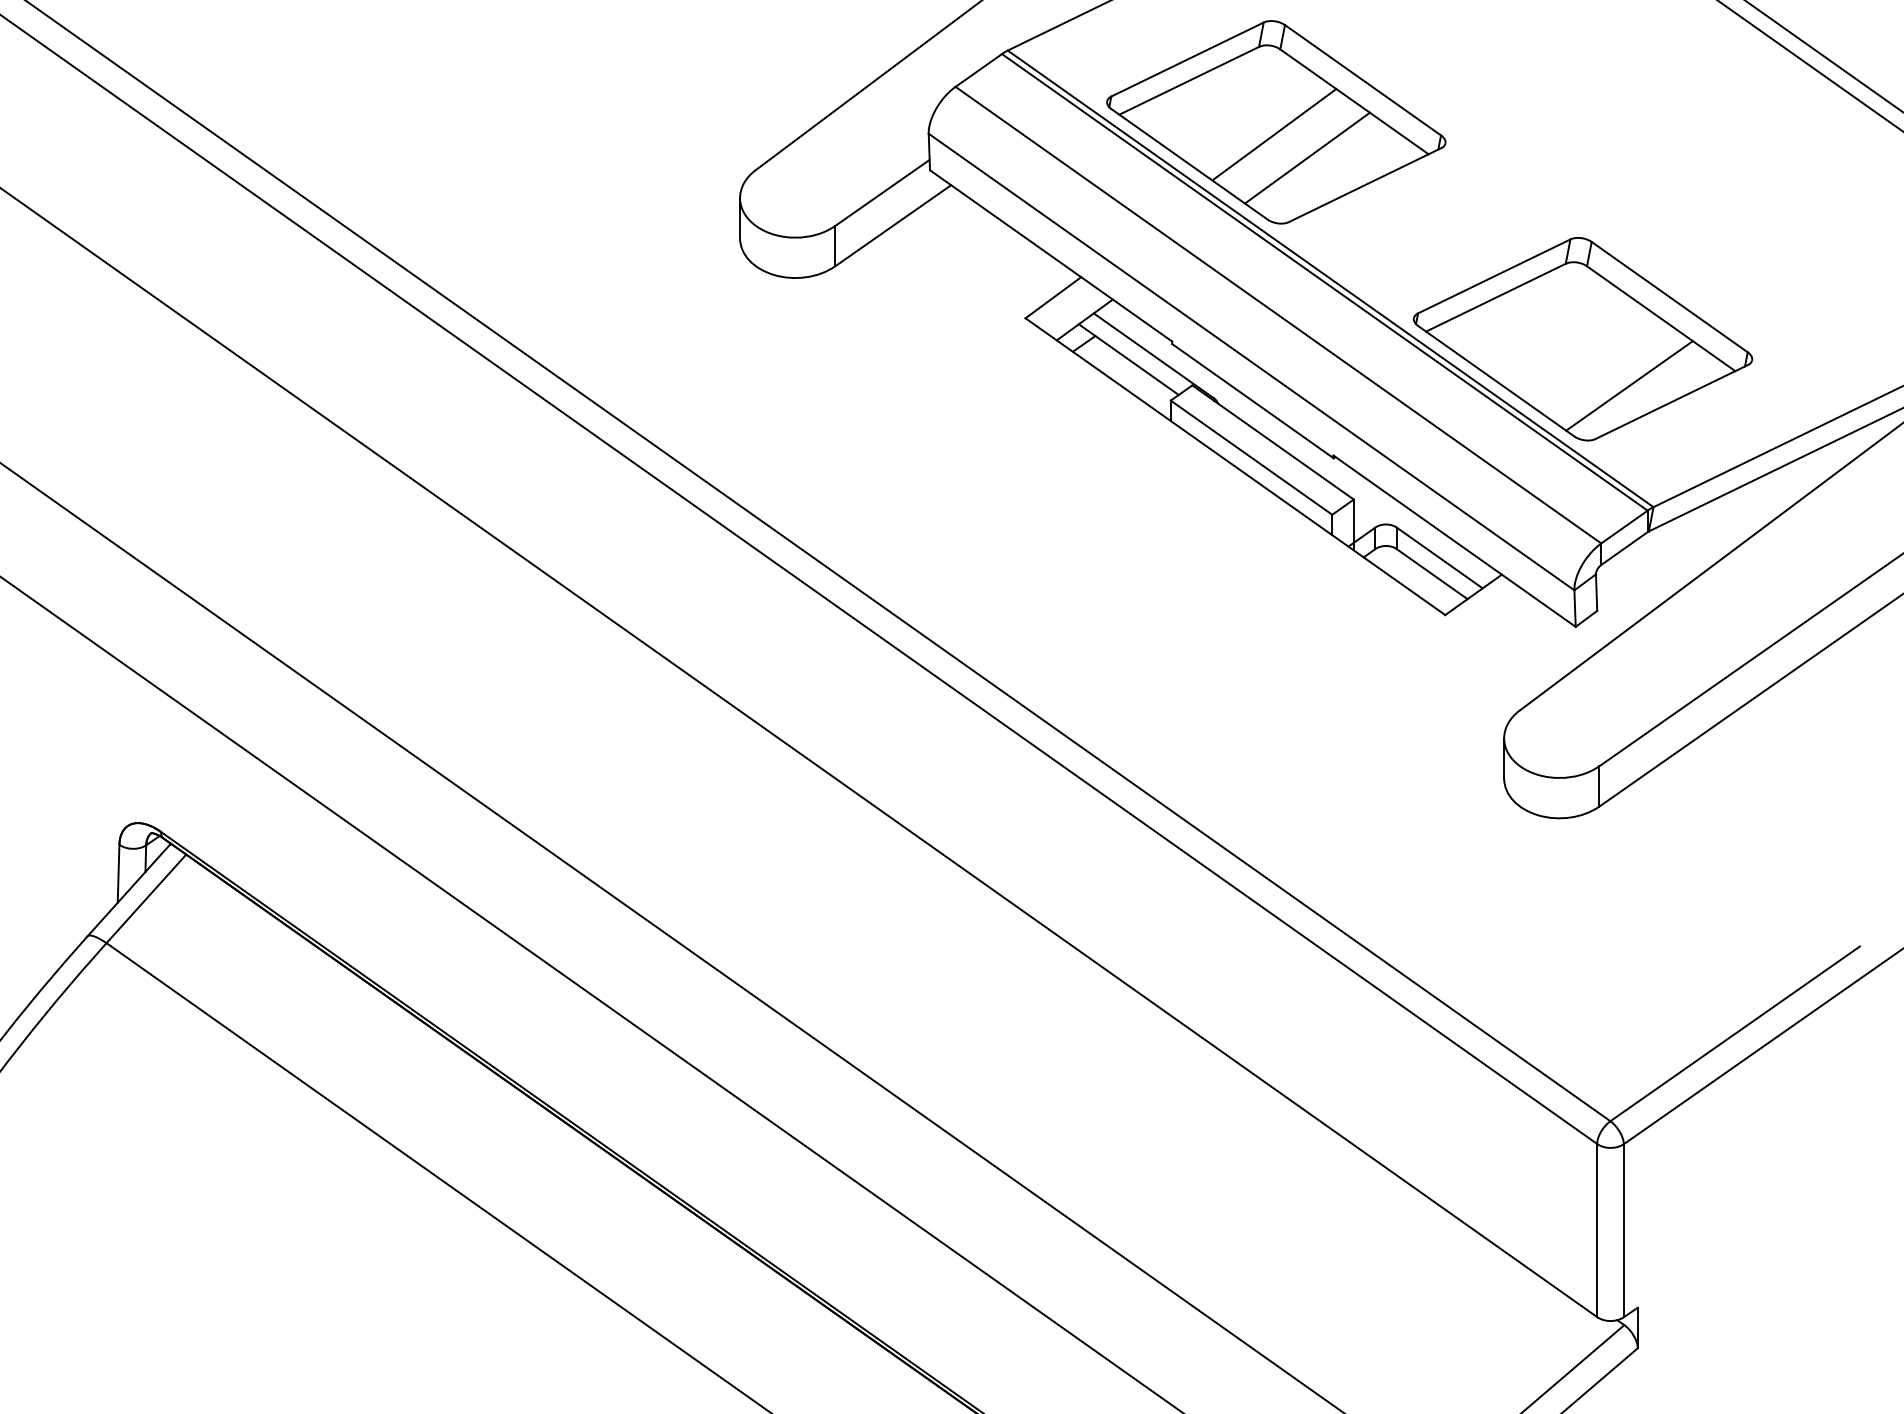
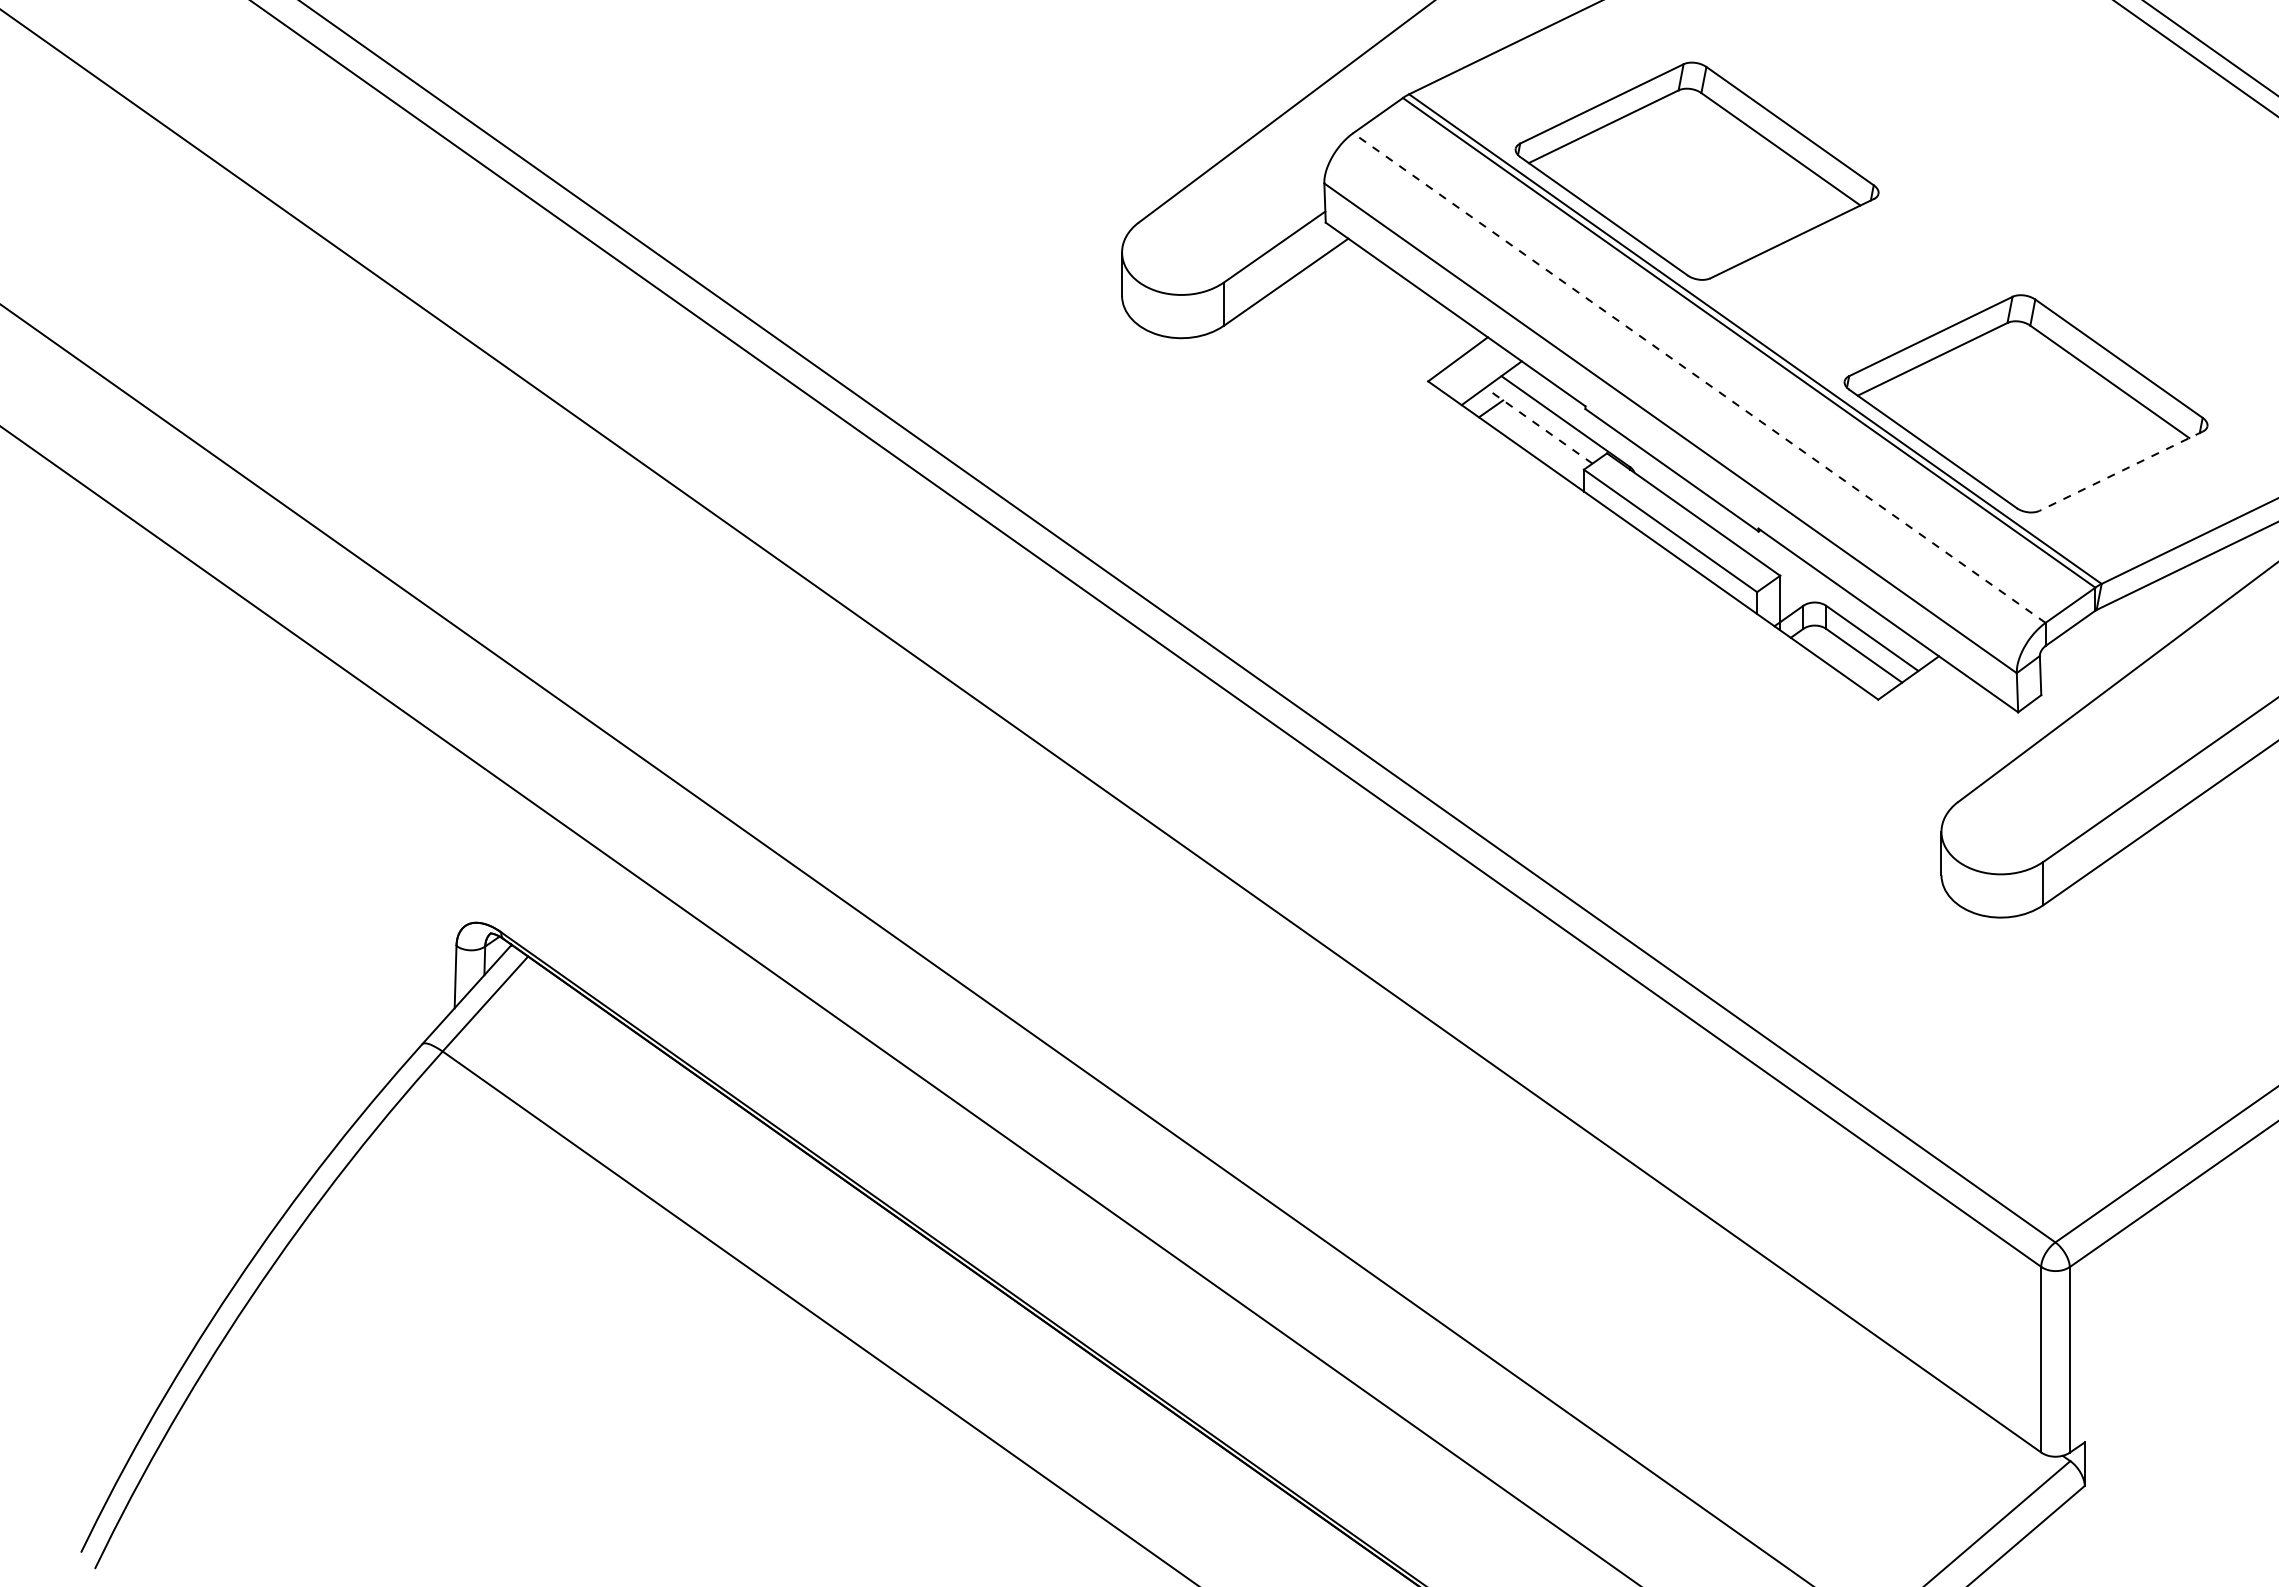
line: (1273, 134) -> (1694, 184), removed
line: (1307, 157) -> (1730, 209), removed
line: (1277, 314) -> (1698, 377), solid -> dashed
line: (1128, 359) -> (1538, 425), solid -> dashed
line: (1629, 385) -> (2075, 453), removed
line: (1672, 402) -> (2121, 471), solid -> dashed

